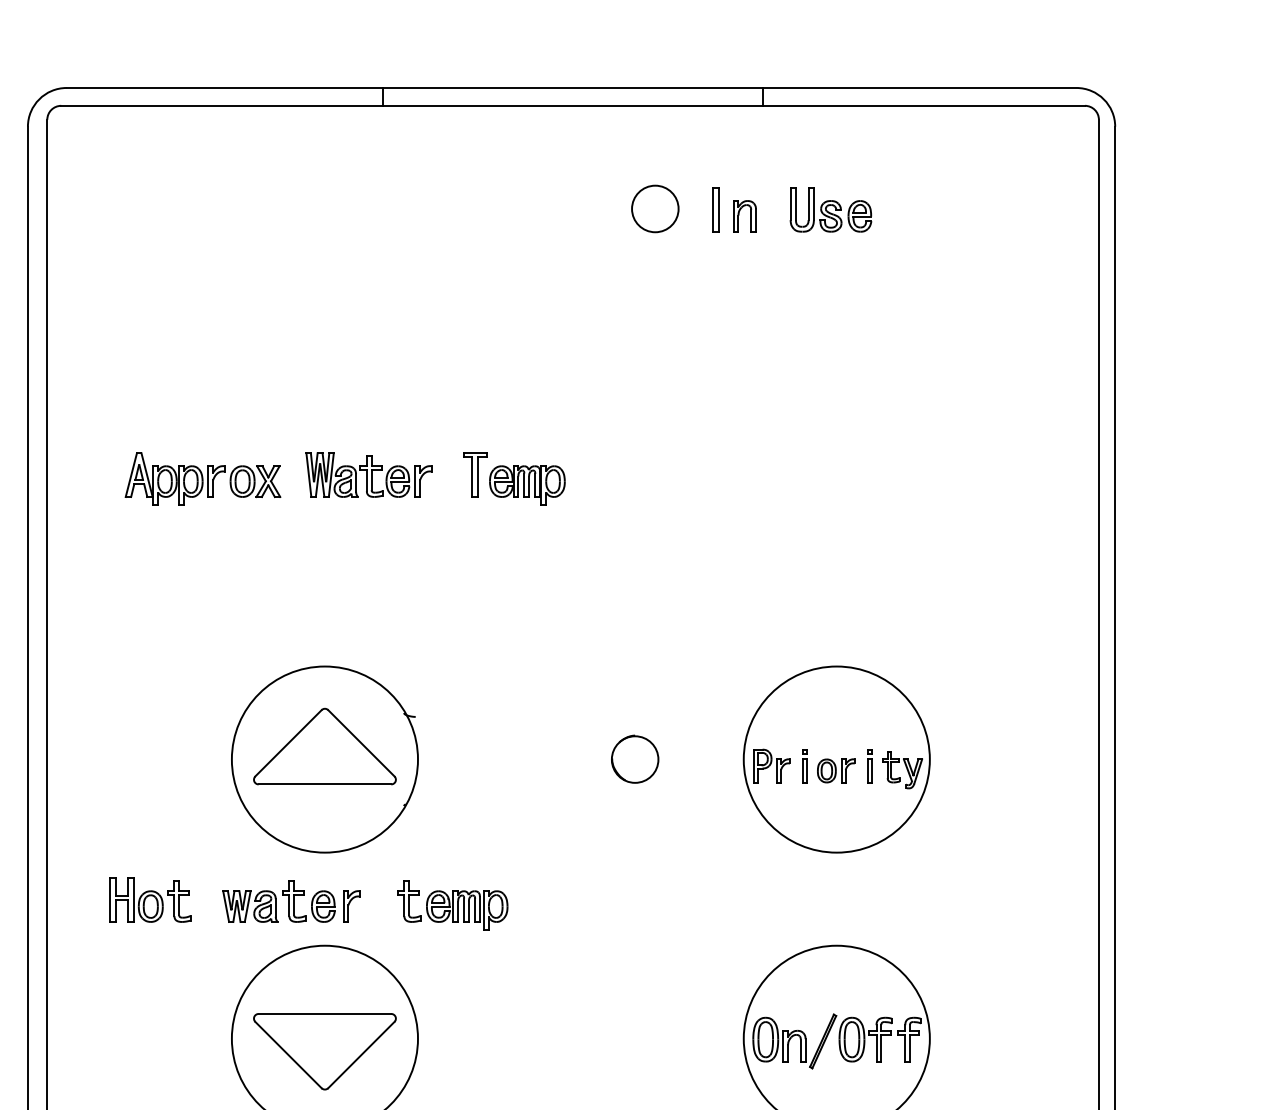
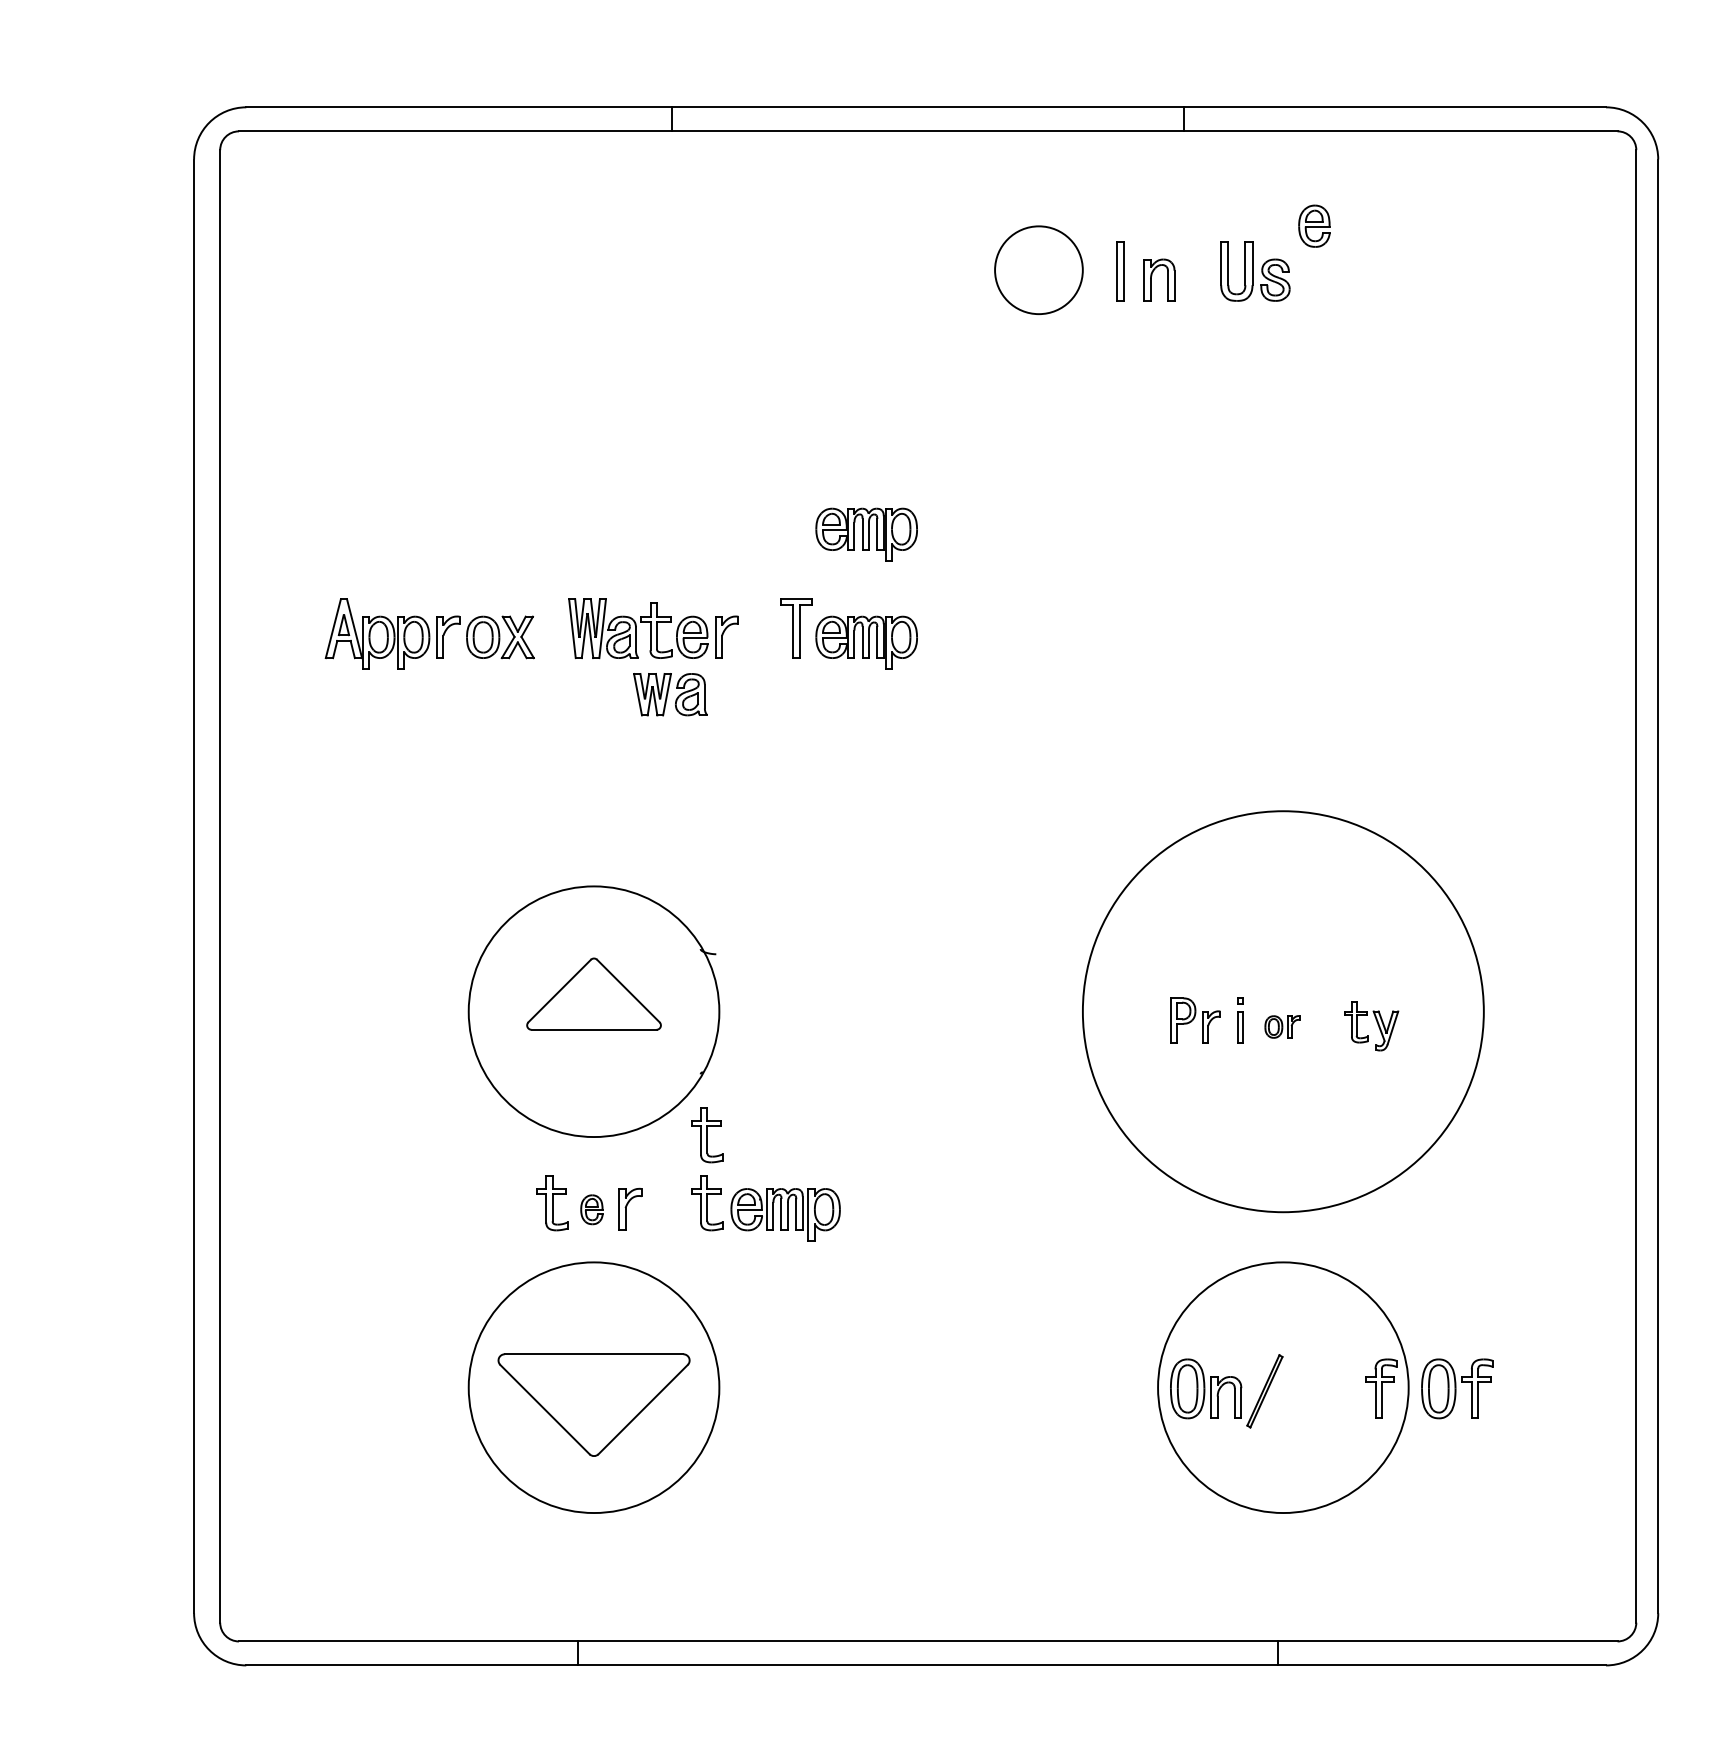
circle: (654, 208) -> (1038, 269), size x1.4
part: (859, 215) -> (1314, 225), moved
part: (527, 405) -> (866, 534), added
part: (324, 746) -> (593, 993), size x0.7
part: (634, 758) -> (1011, 1010), removed
circle: (836, 759) -> (1283, 1011), size x1.6
part: (869, 766) -> (1327, 1020), removed
part: (836, 770) -> (1282, 1026), size x0.7
part: (409, 851) -> (707, 1135), added
part: (150, 899) -> (358, 1200), removed
part: (250, 906) -> (670, 694), moved
part: (323, 906) -> (591, 1209), size x0.7
part: (865, 1039) -> (1457, 1388), moved

